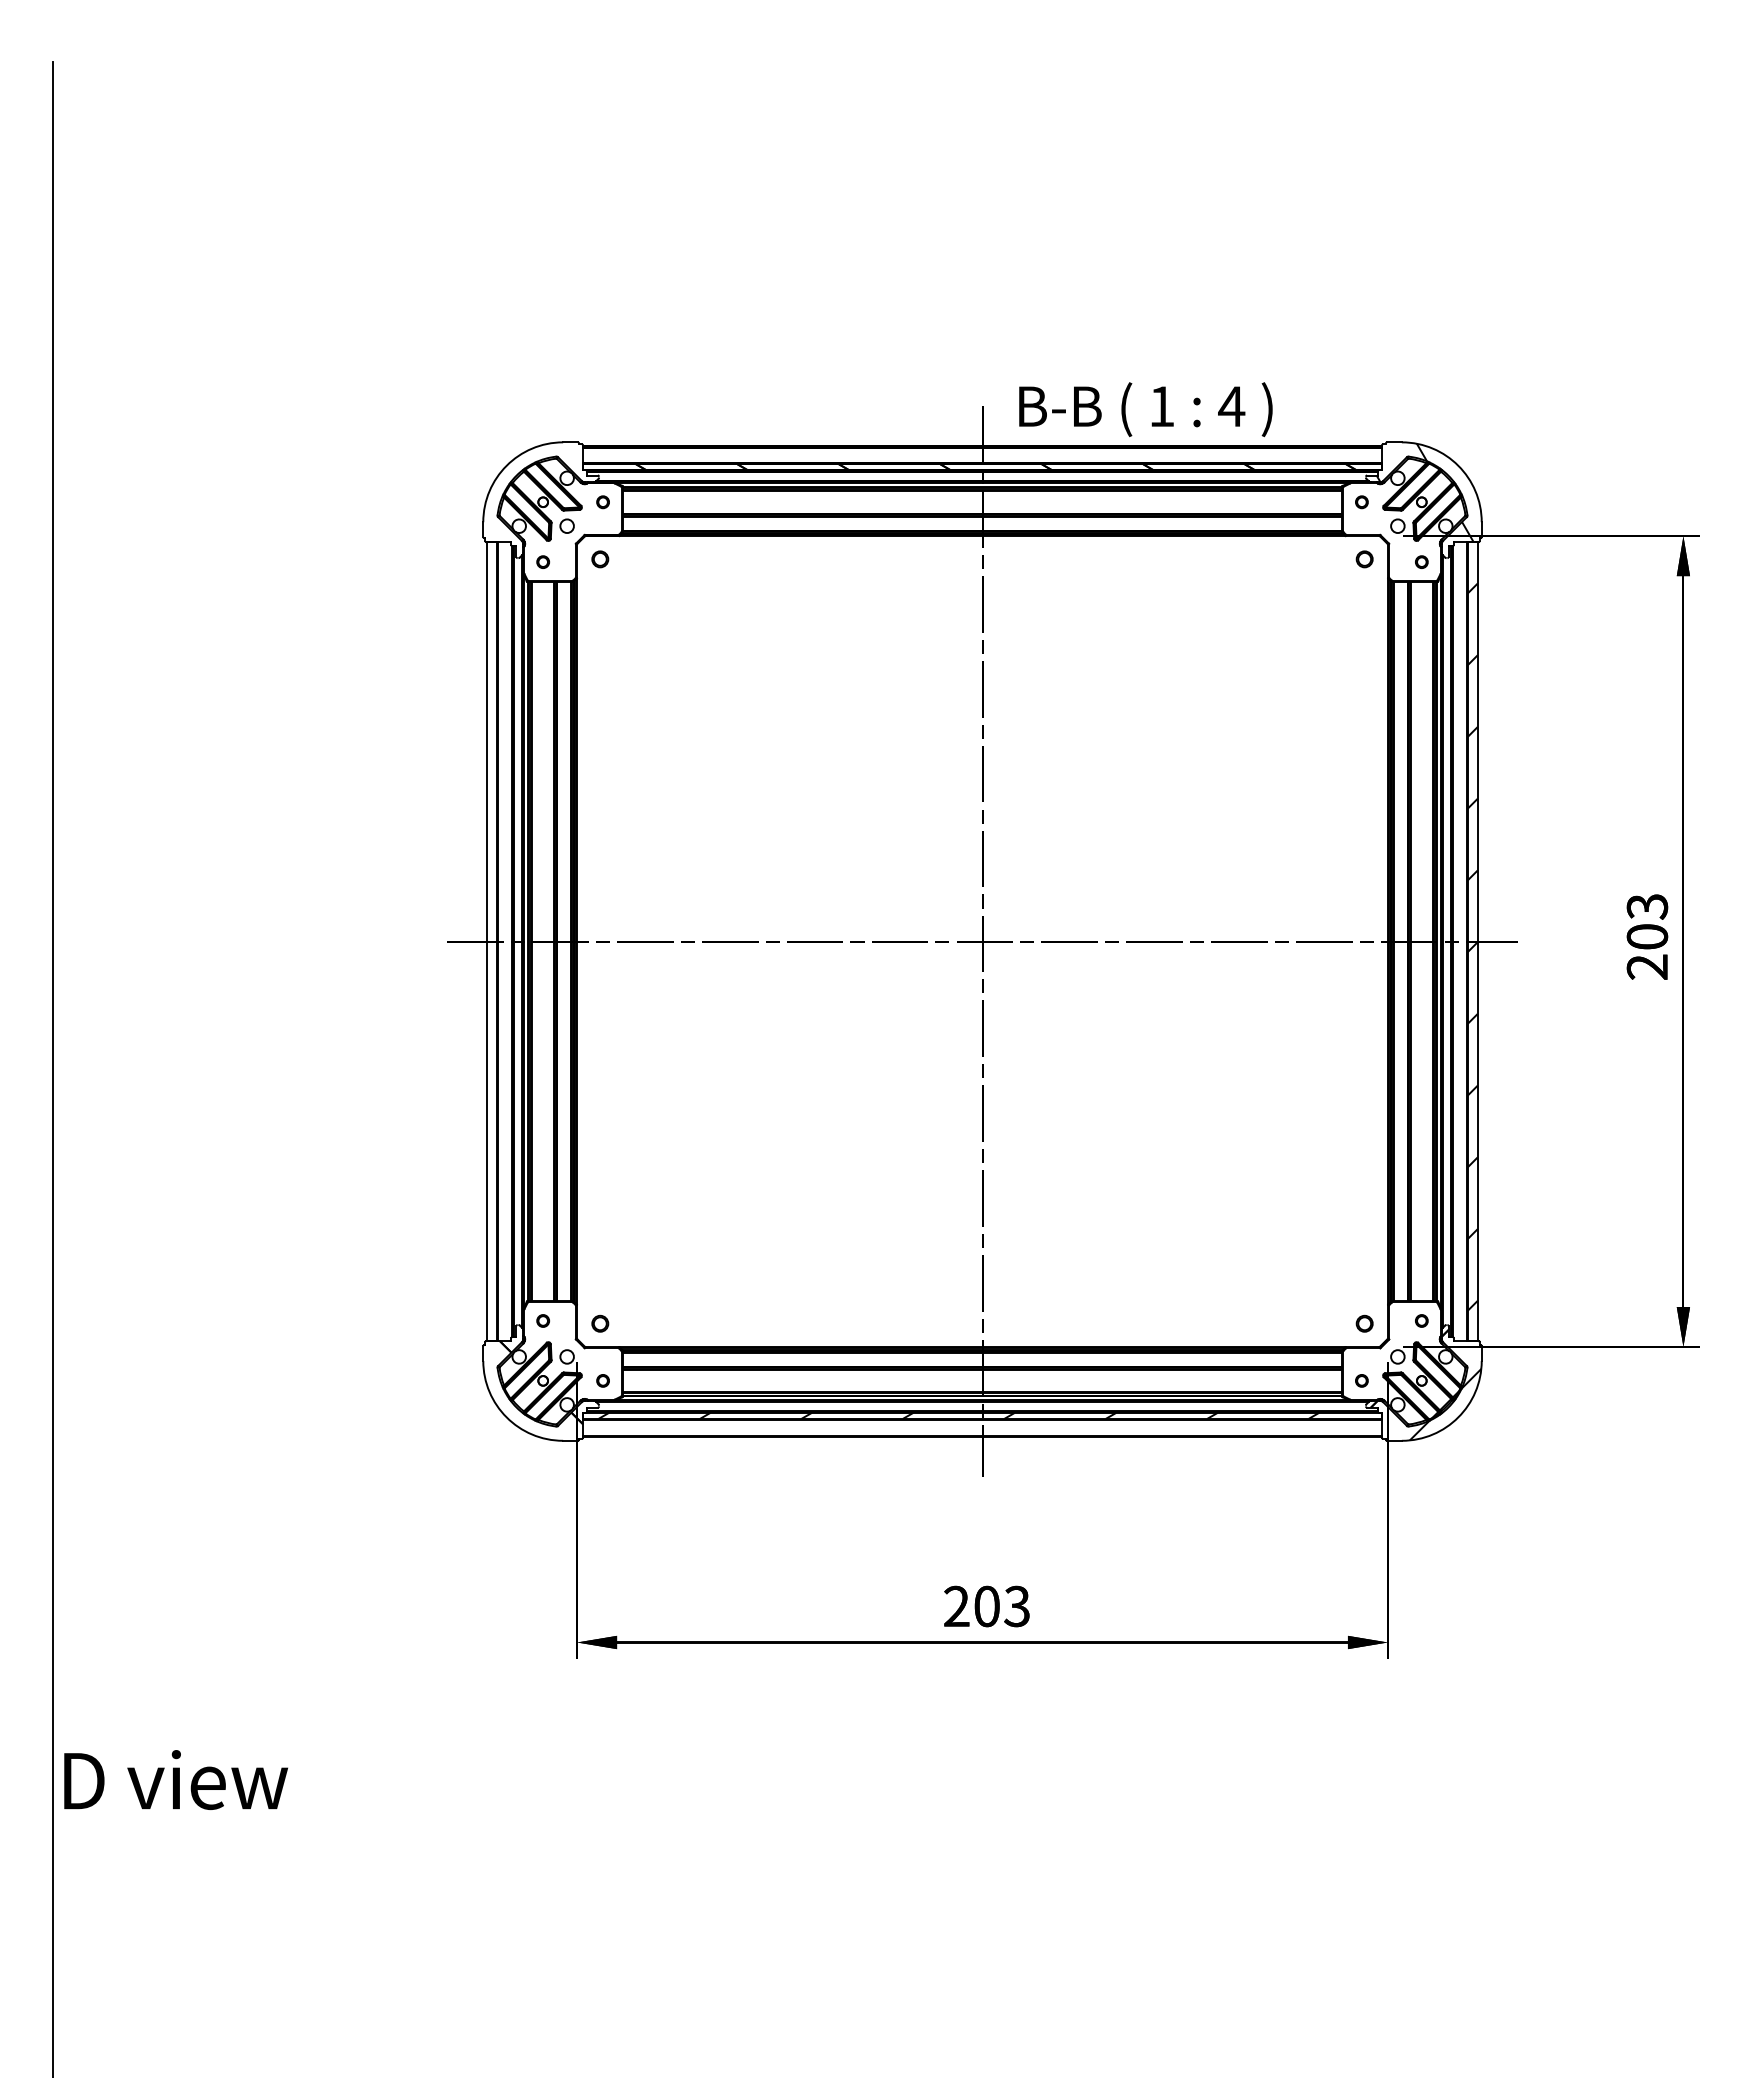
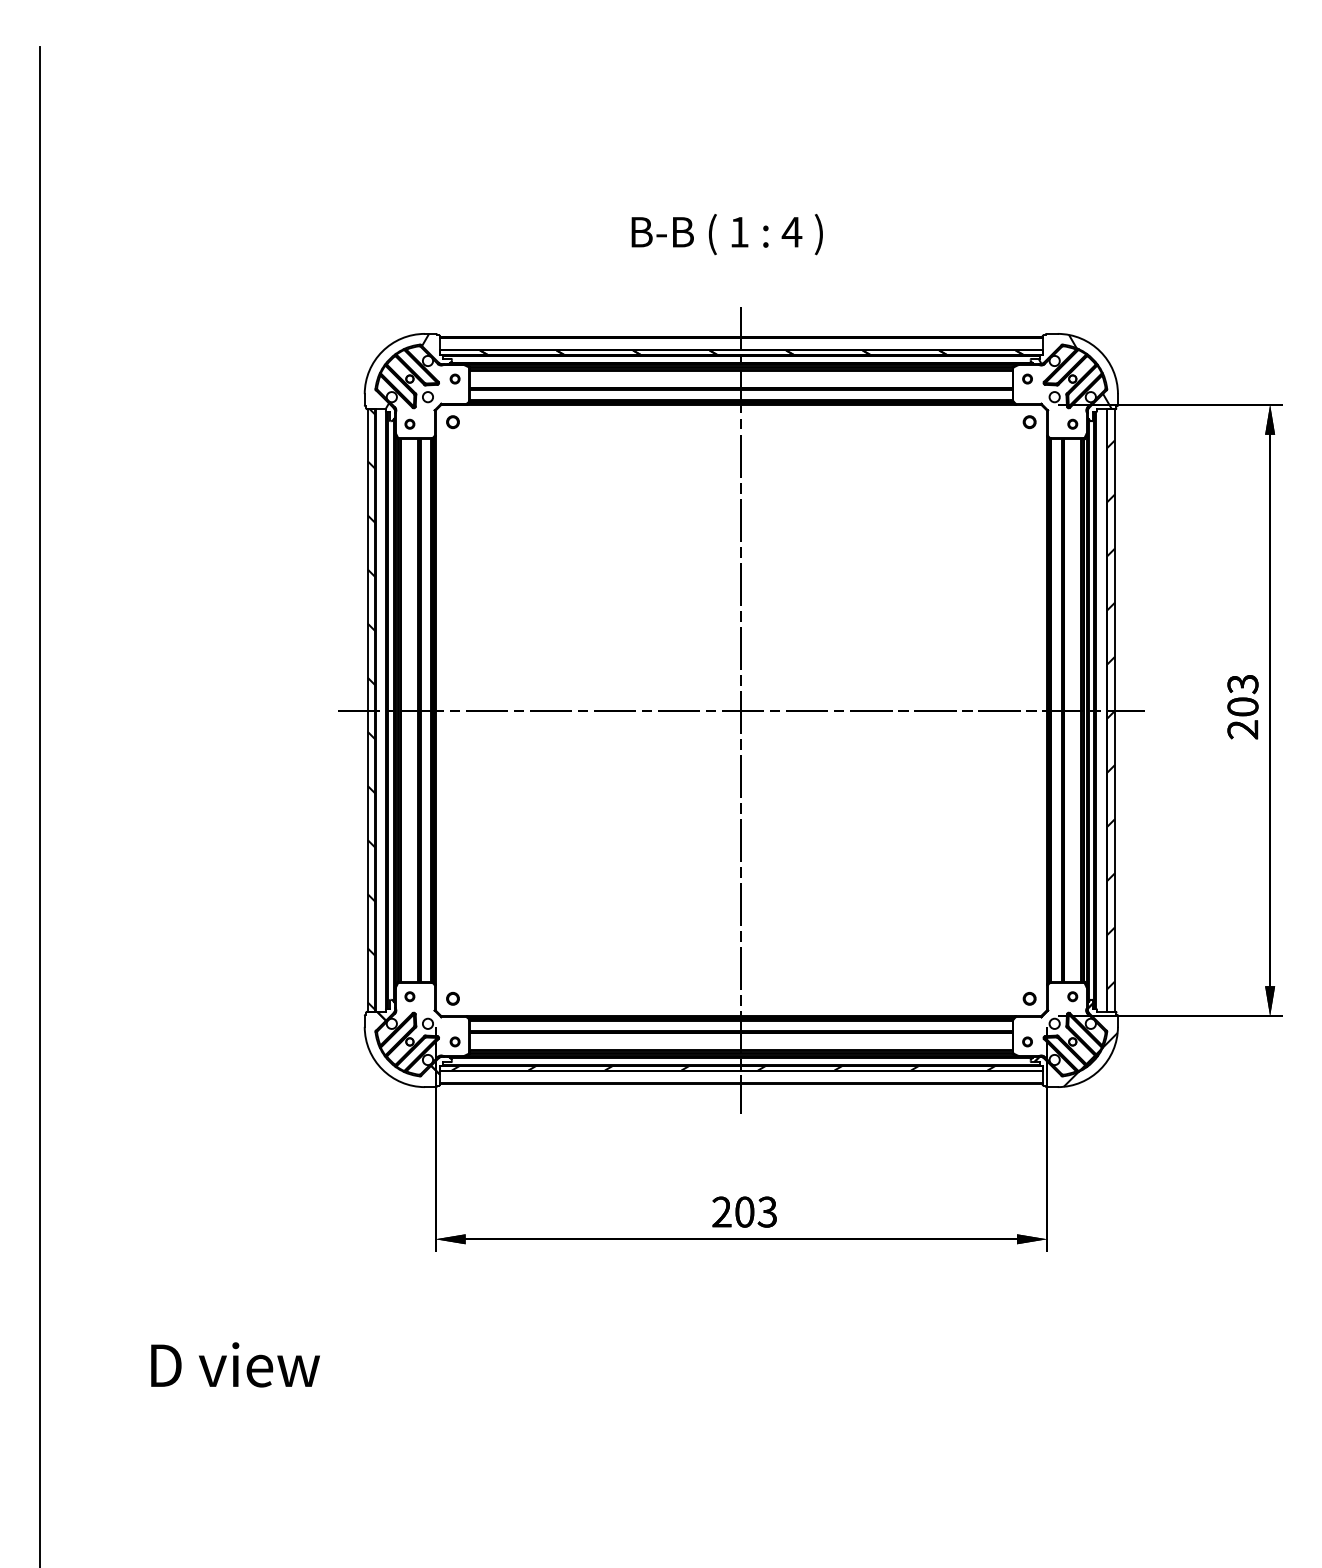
text: (1145, 409) -> (727, 234), moved
hatch: (539, 492) -> (407, 371), added
hatch: (492, 940) -> (371, 709), added
text: (175, 1779) -> (235, 1364), moved

